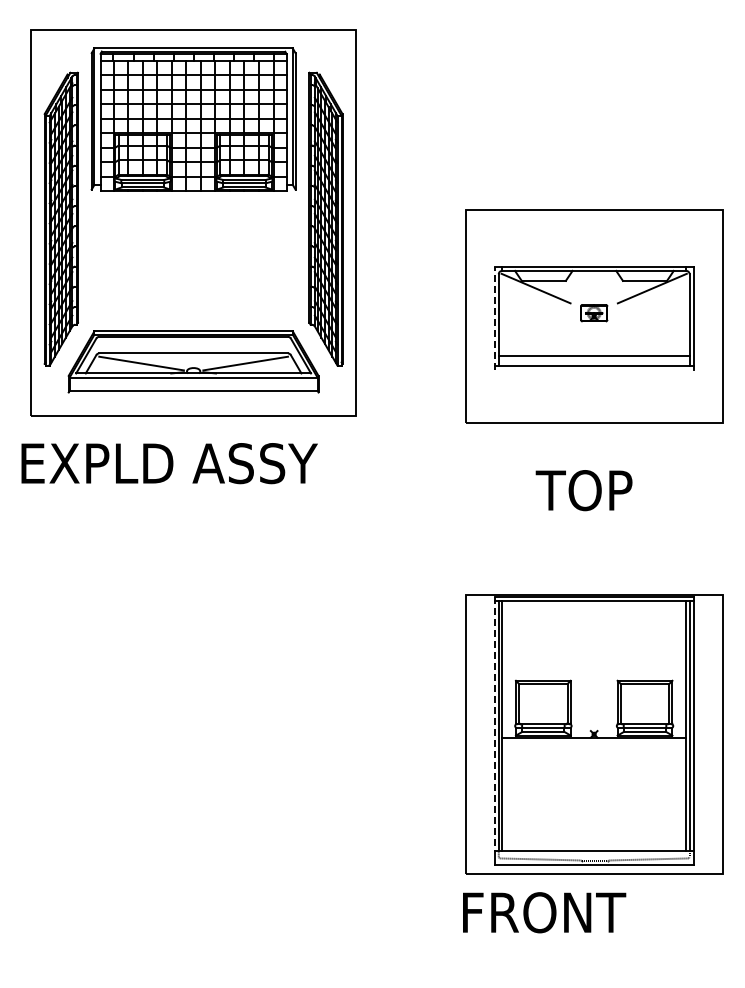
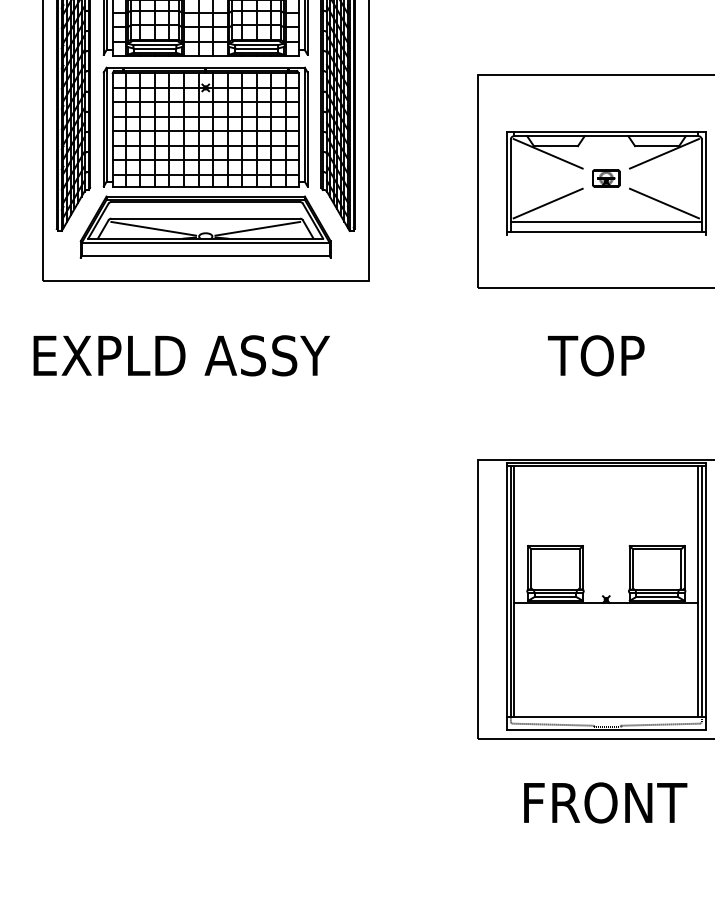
part: (193, 261) -> (205, 126), added
line: (494, 317) -> (506, 182), dashed -> solid
line: (535, 338) -> (547, 203), added
line: (651, 338) -> (663, 203), added
text: (169, 463) -> (181, 355), moved
line: (494, 724) -> (506, 589), dashed -> solid
text: (544, 912) -> (605, 802), moved

